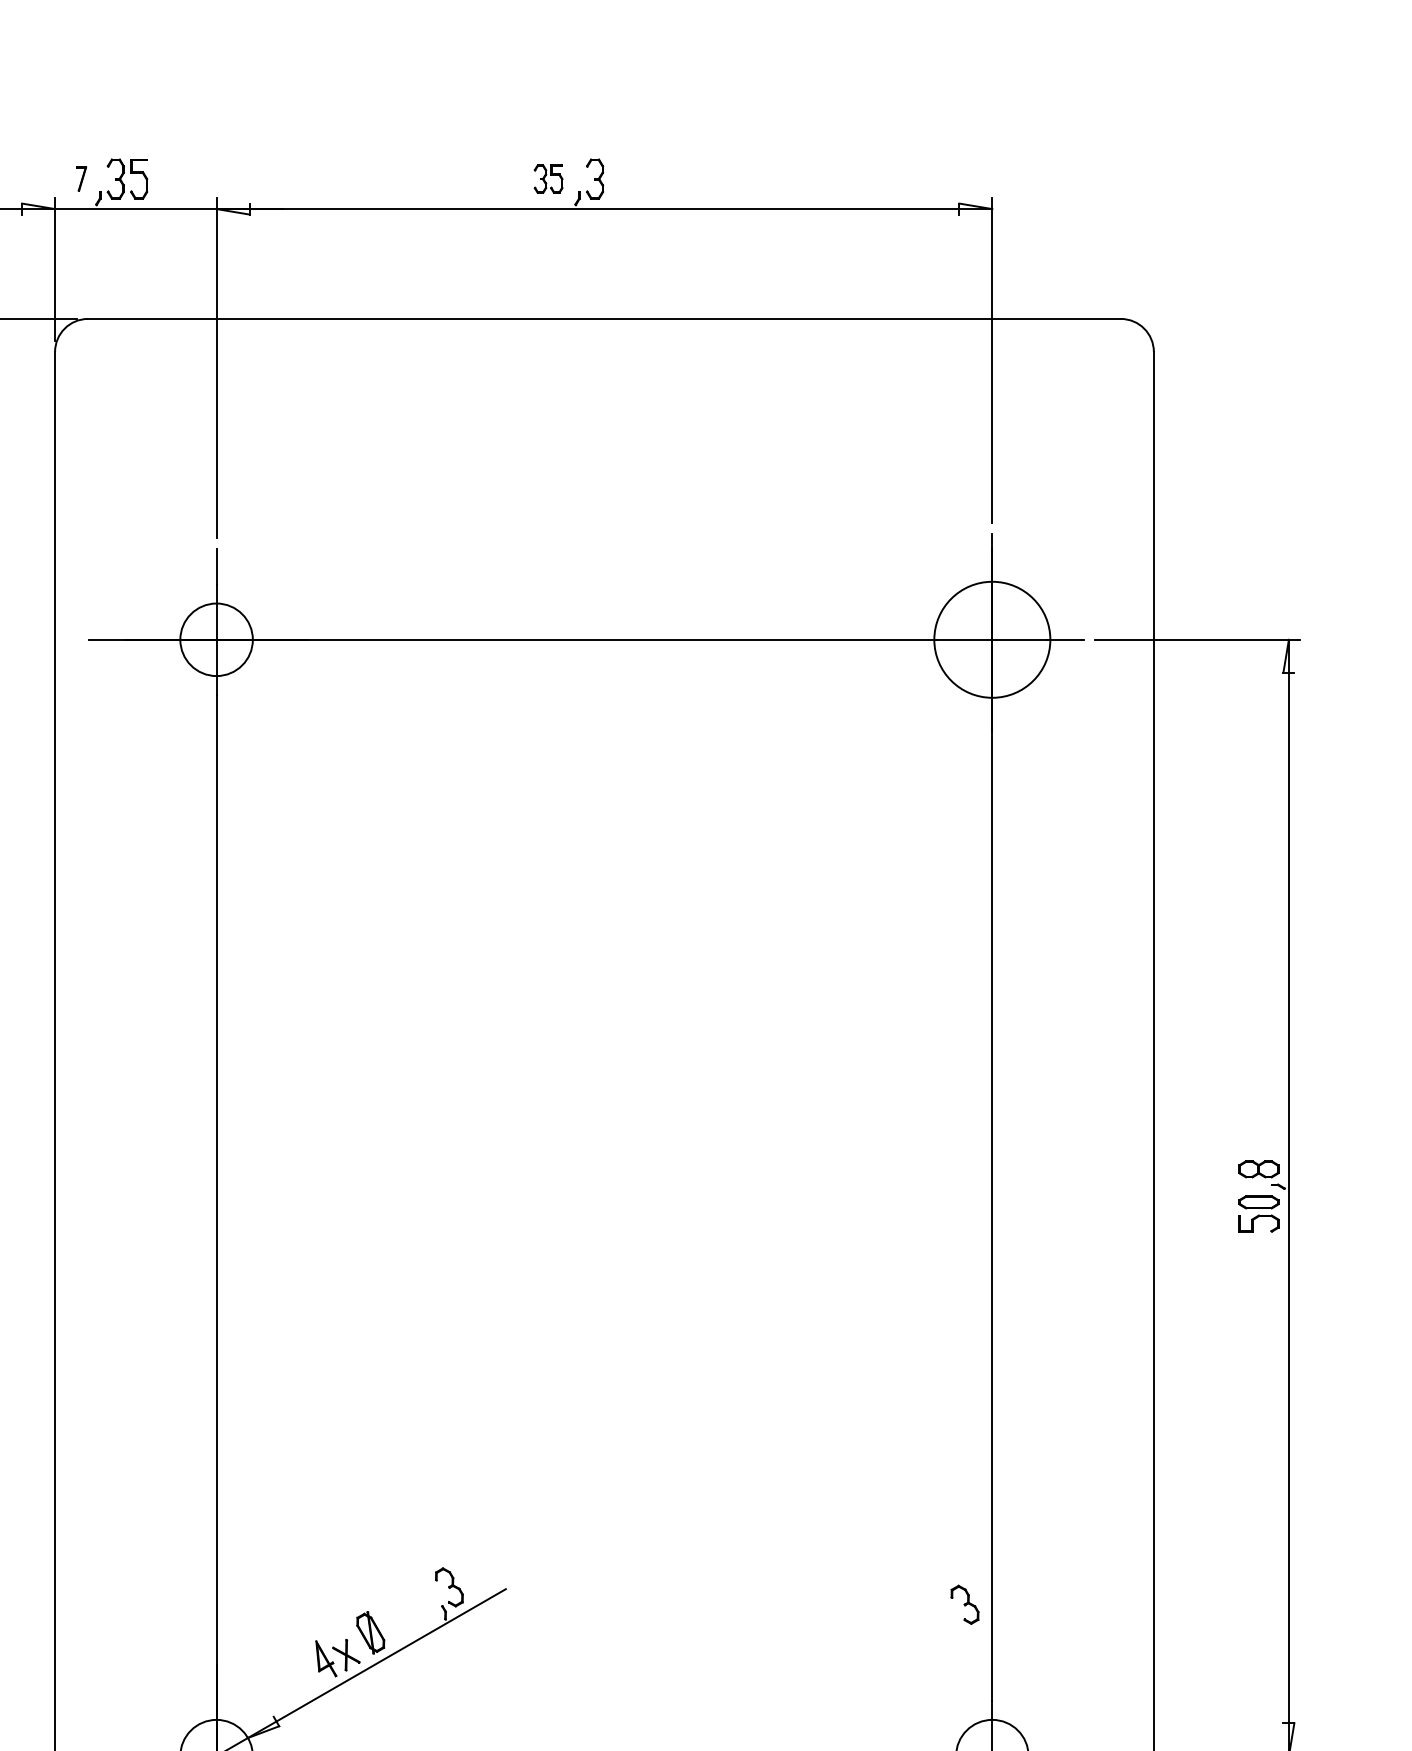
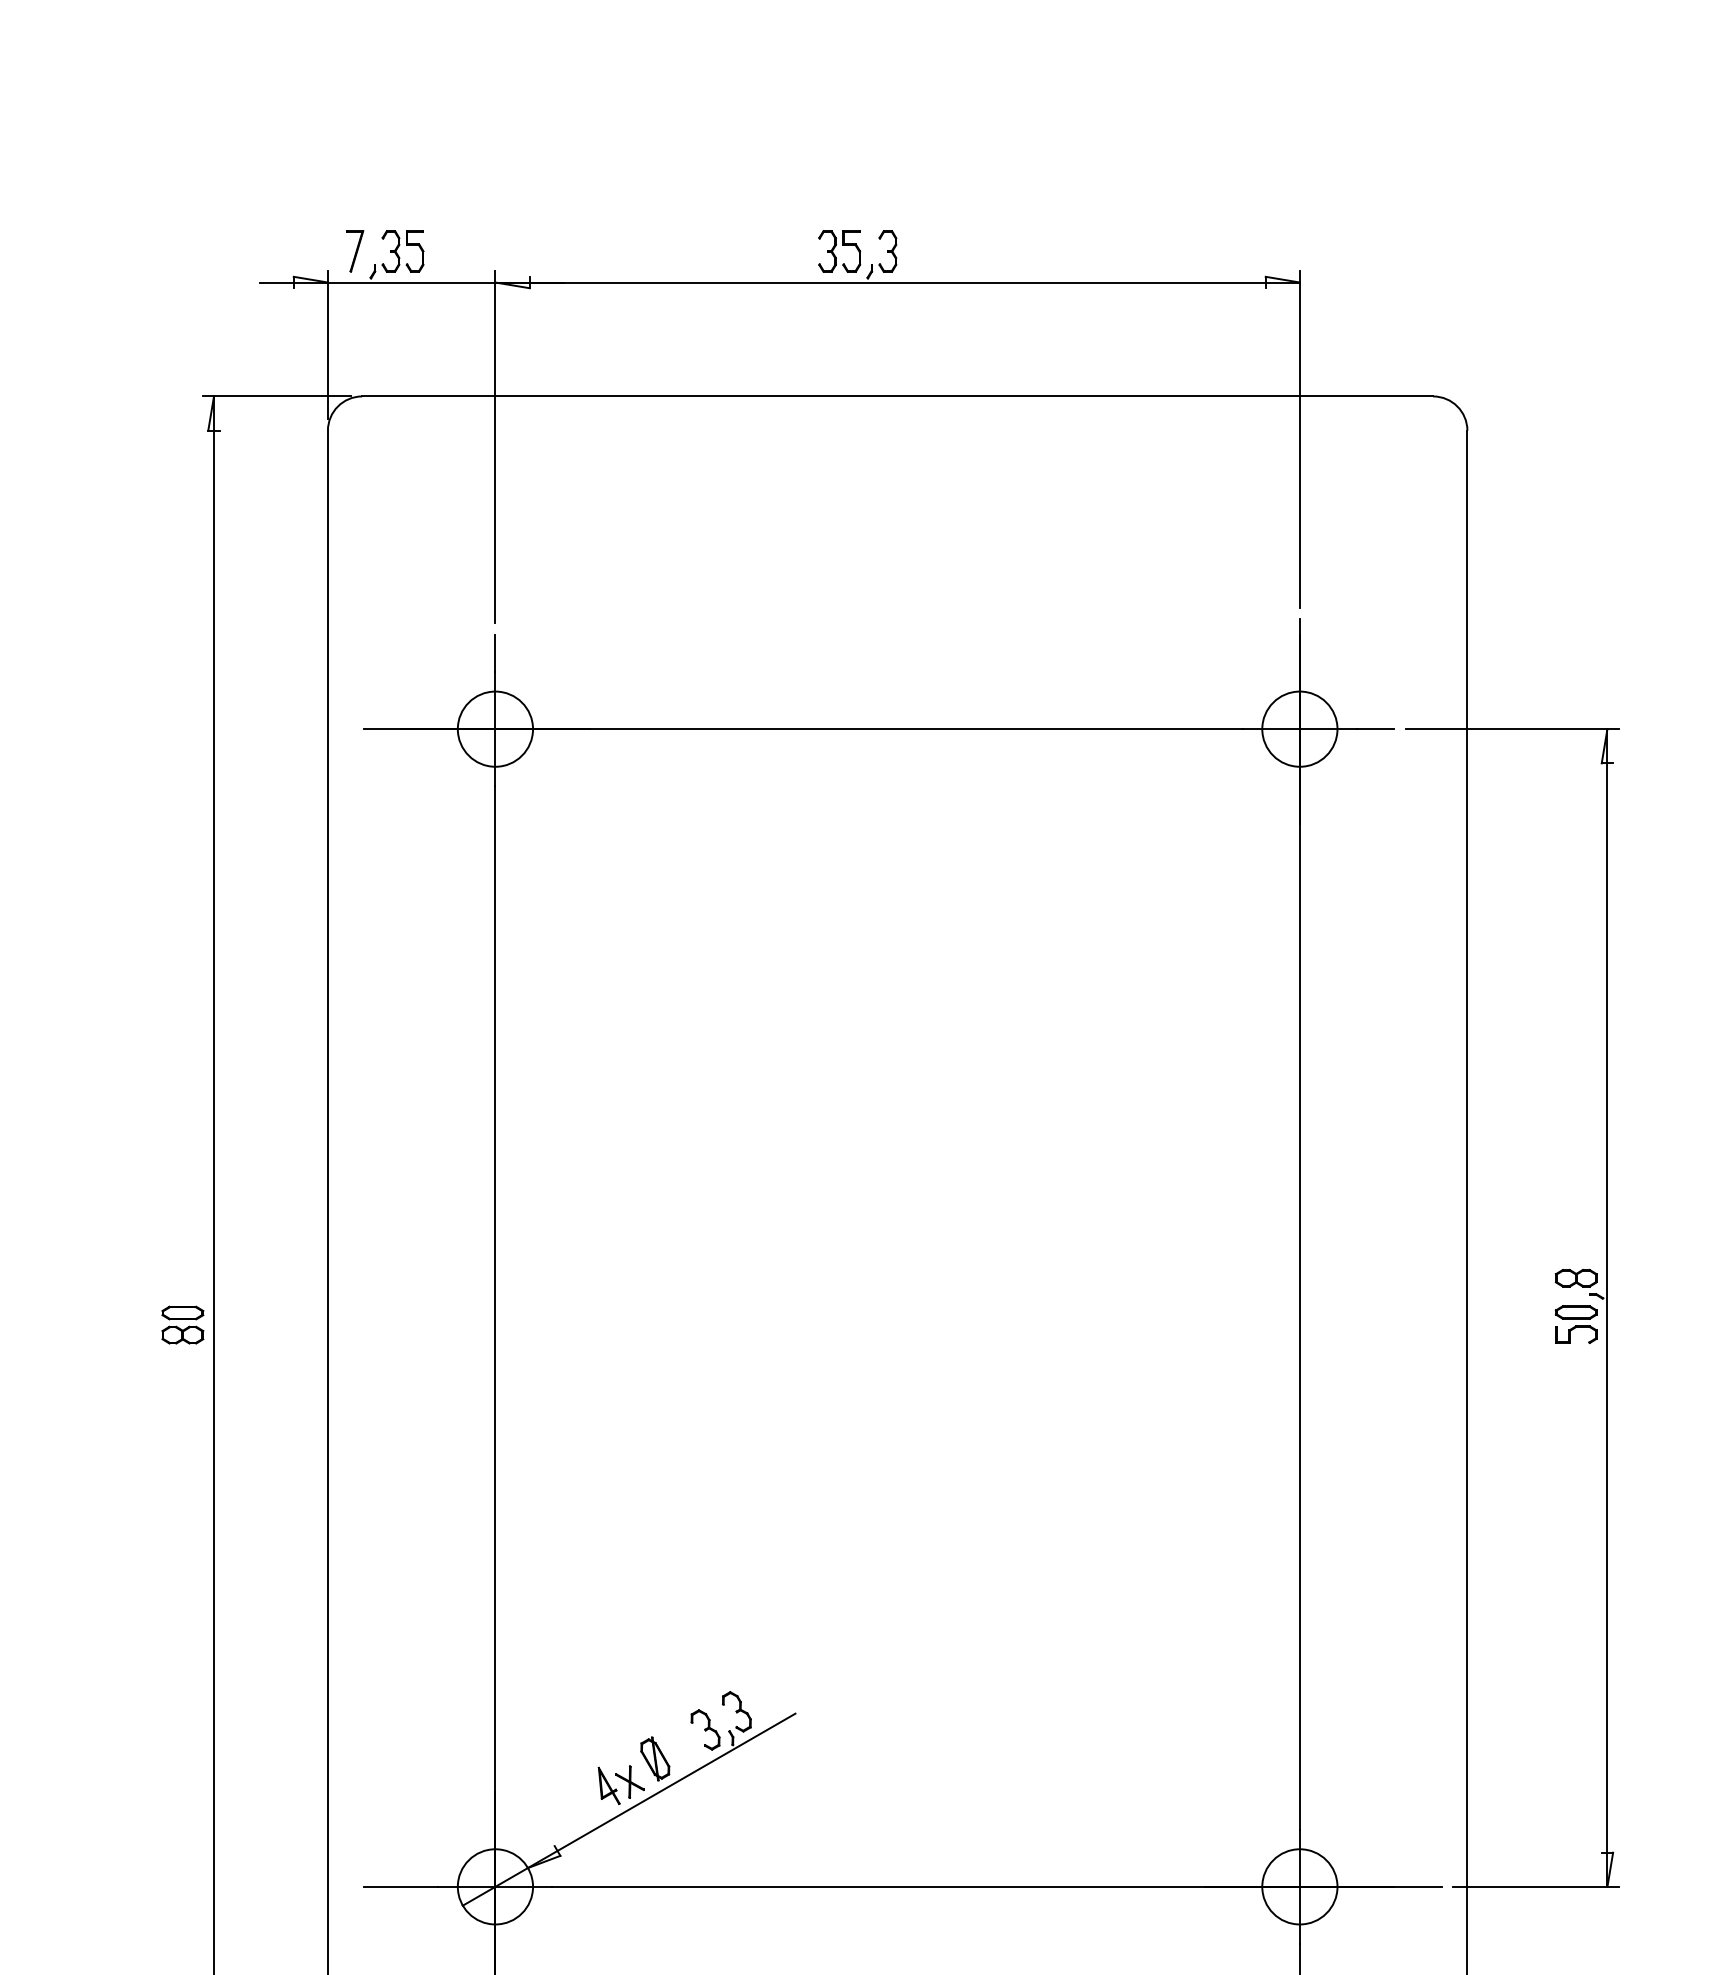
part: (81, 179) -> (355, 251), size x1.67
part: (548, 179) -> (839, 251), size x1.43
circle: (991, 639) -> (1299, 728), size x0.62
part: (964, 1604) -> (705, 1729), moved

